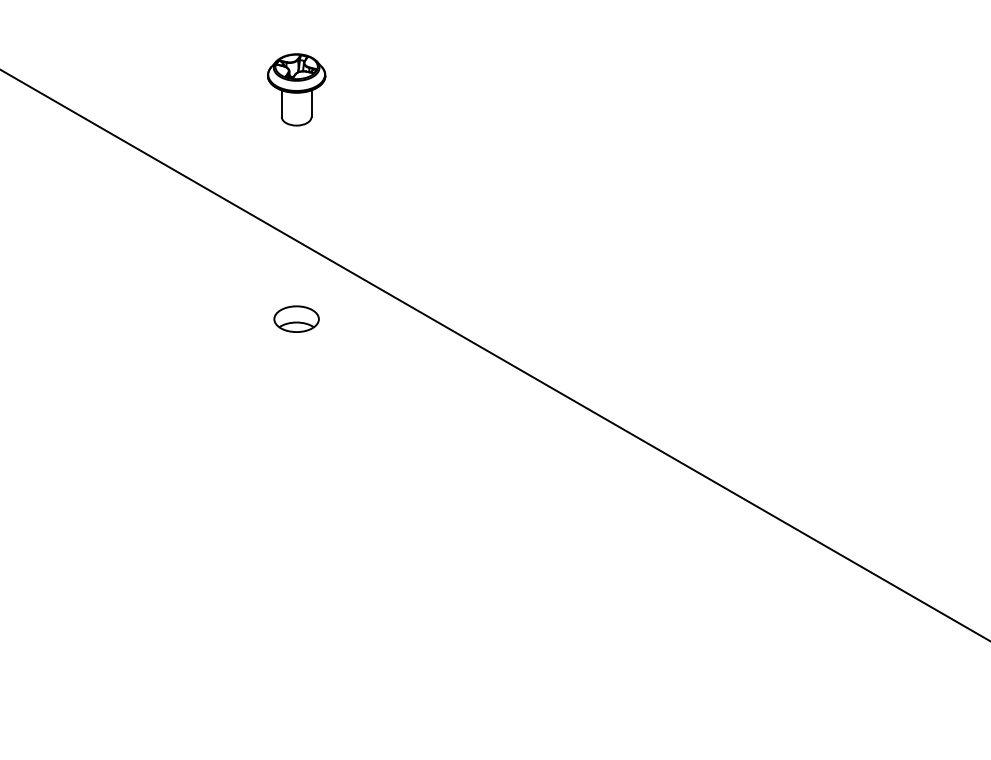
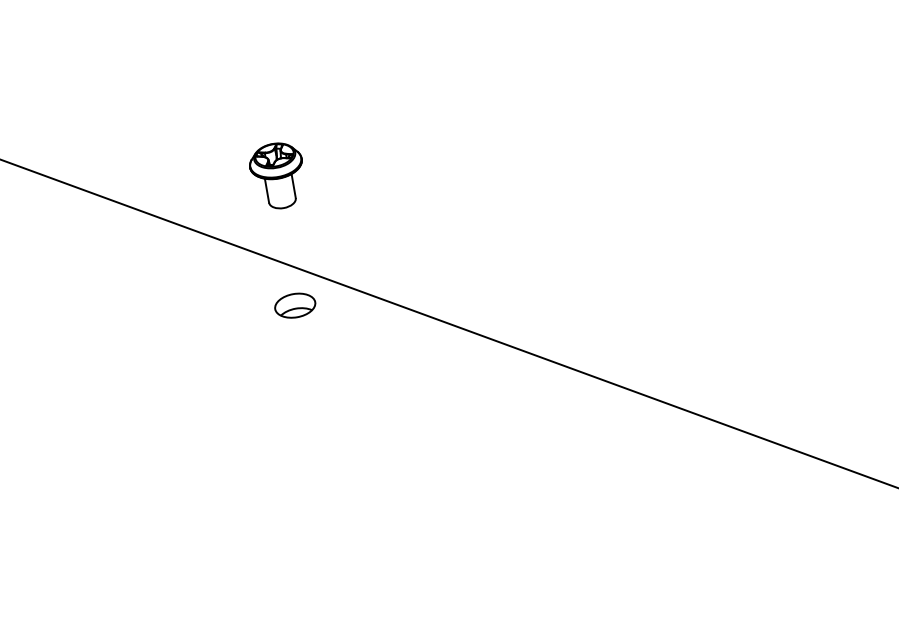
part: (296, 89) -> (277, 175), moved
part: (296, 318) -> (295, 305), moved

